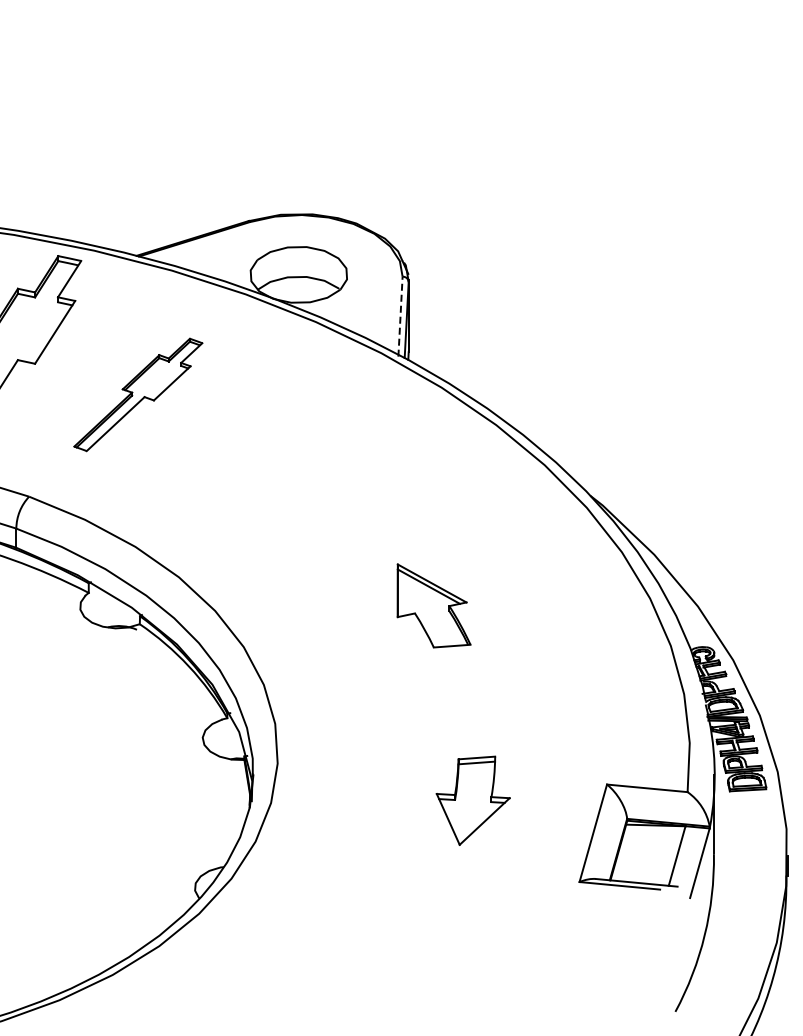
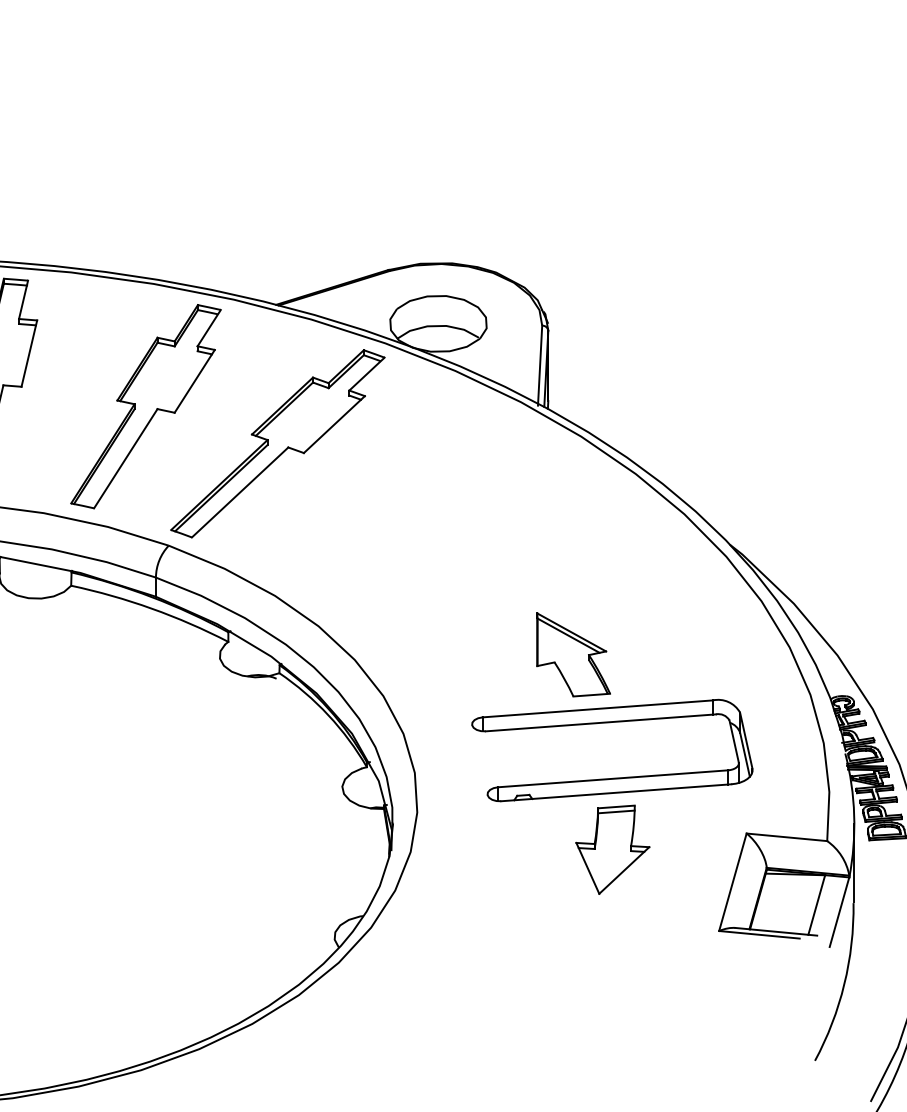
line: (400, 316) -> (540, 365), dashed -> solid
part: (137, 394) -> (277, 443), size x1.67
part: (473, 728) -> (613, 777), added

